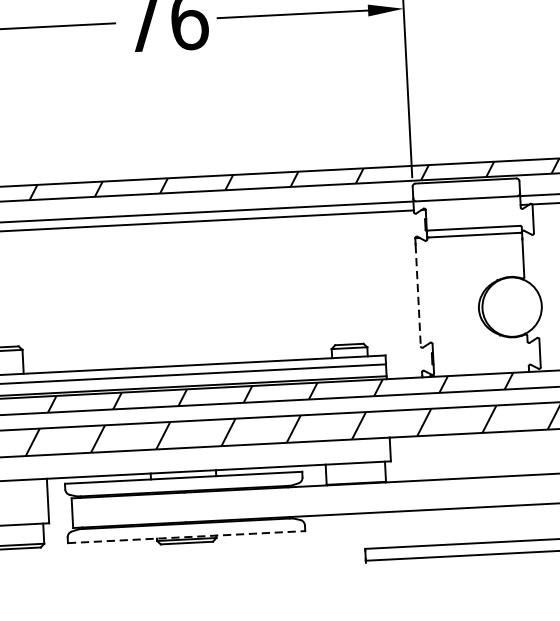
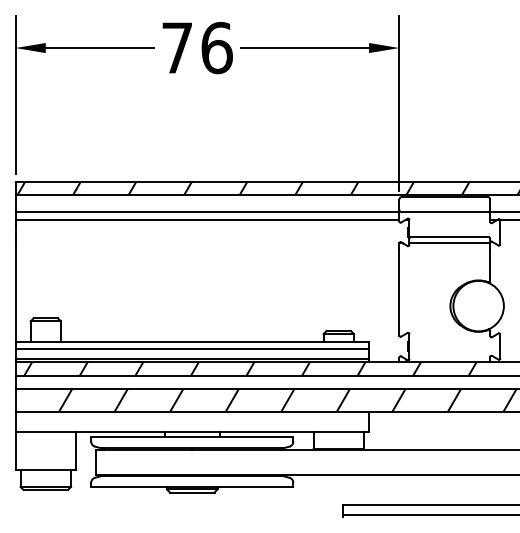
line: (418, 295) -> (399, 292), dashed -> solid
line: (186, 537) -> (192, 487), dashed -> solid

